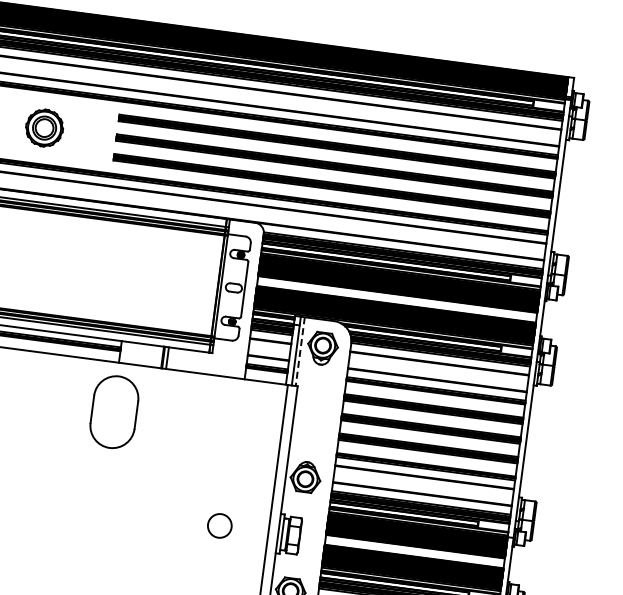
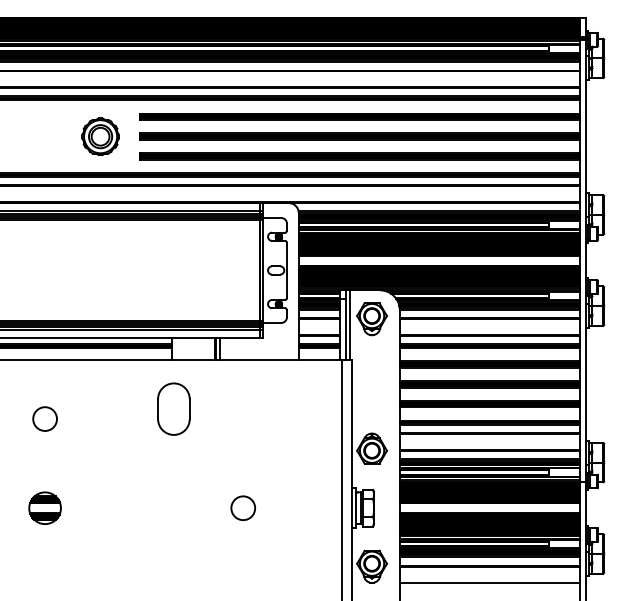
part: (44, 127) -> (100, 136), moved
line: (300, 351) -> (350, 324), dashed -> solid
part: (114, 411) -> (173, 408), size x0.71
circle: (219, 525) -> (242, 507), moved

